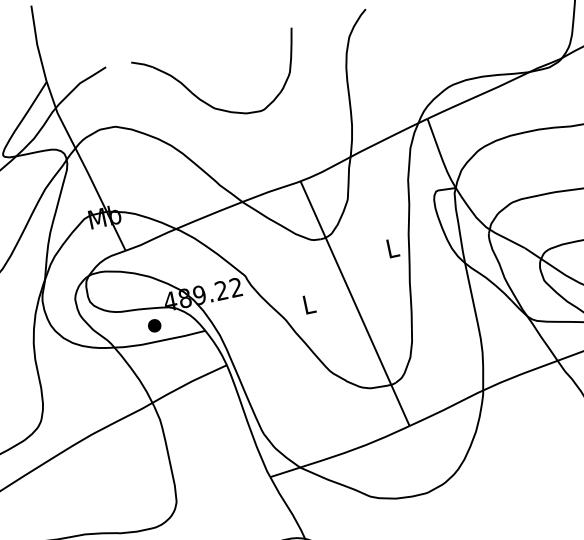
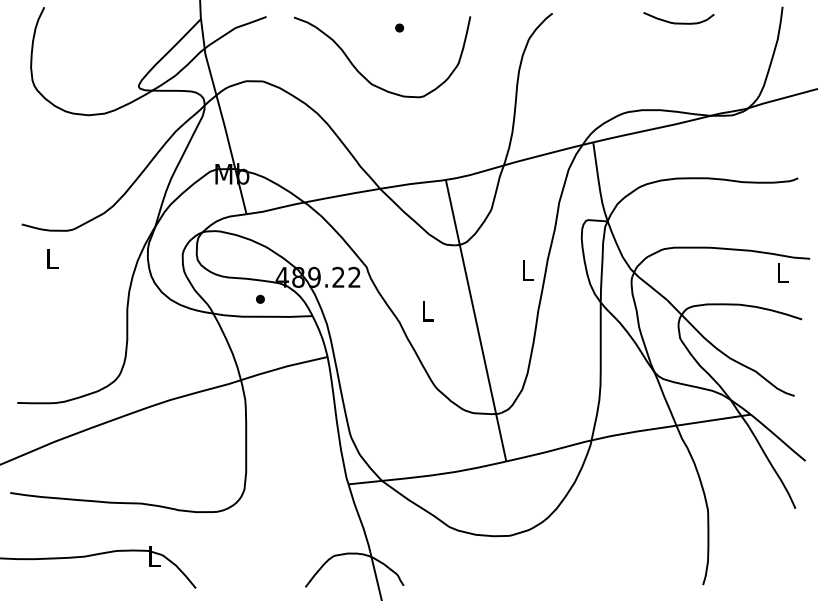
part: (229, 51) -> (399, 27), added
part: (154, 324) -> (260, 298), size x0.62

